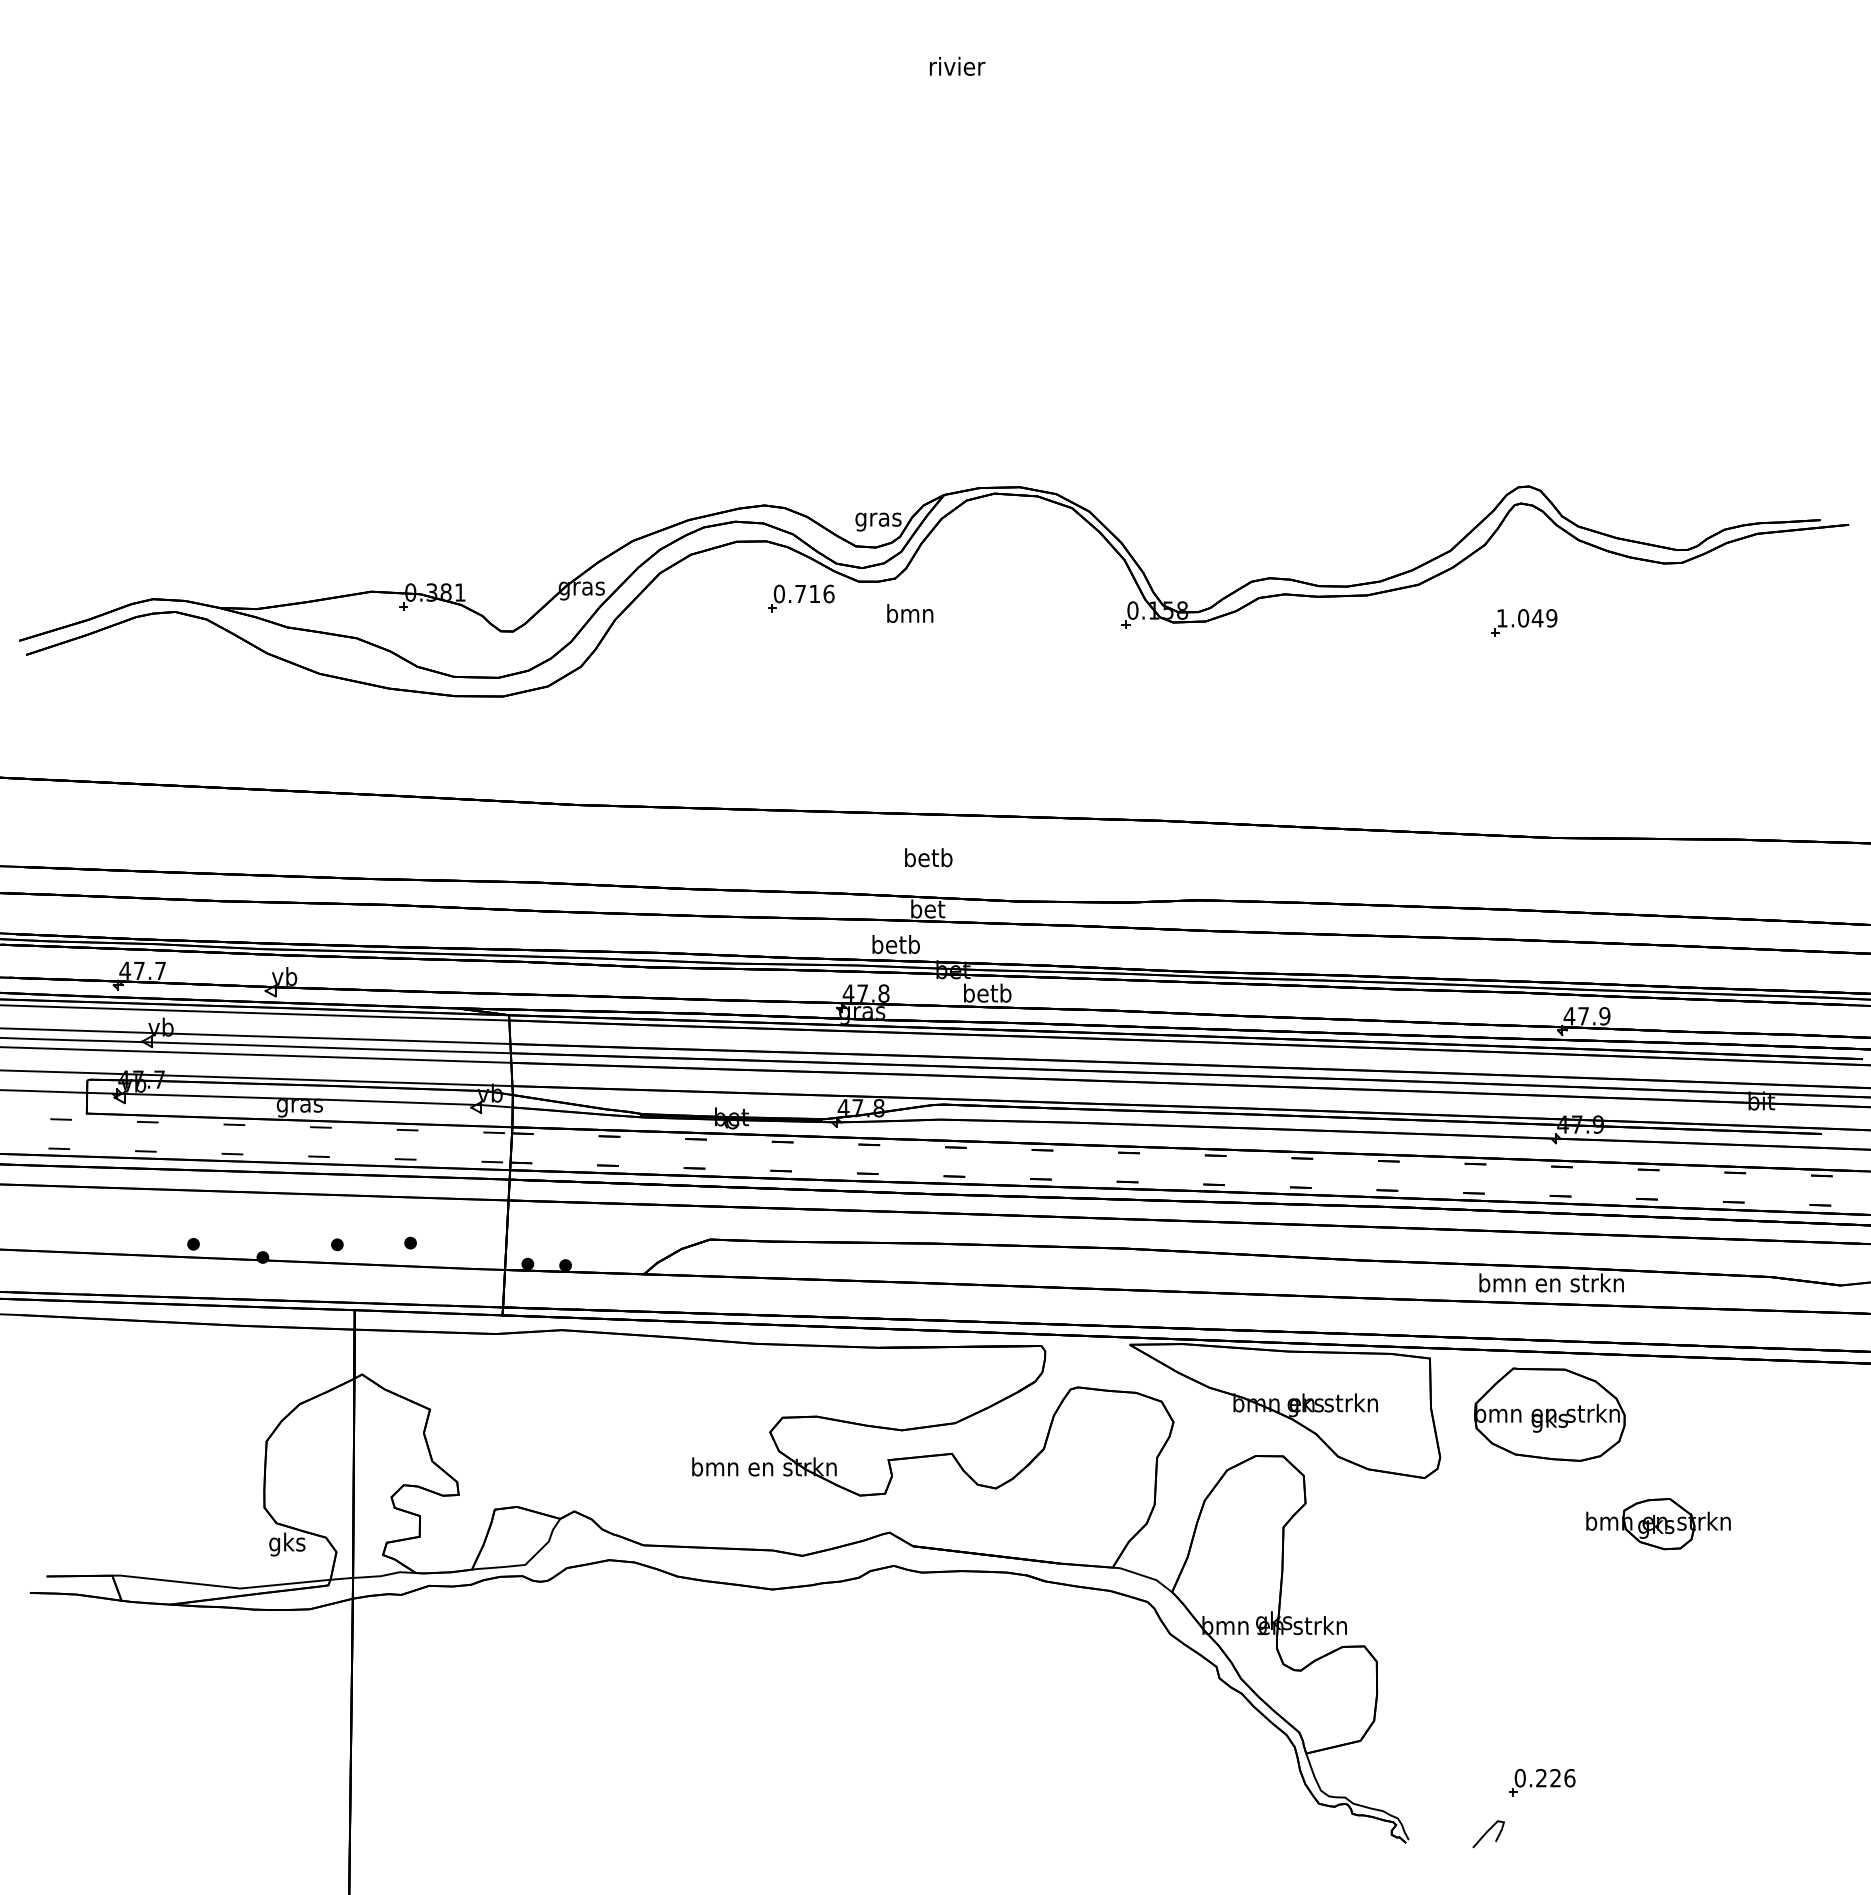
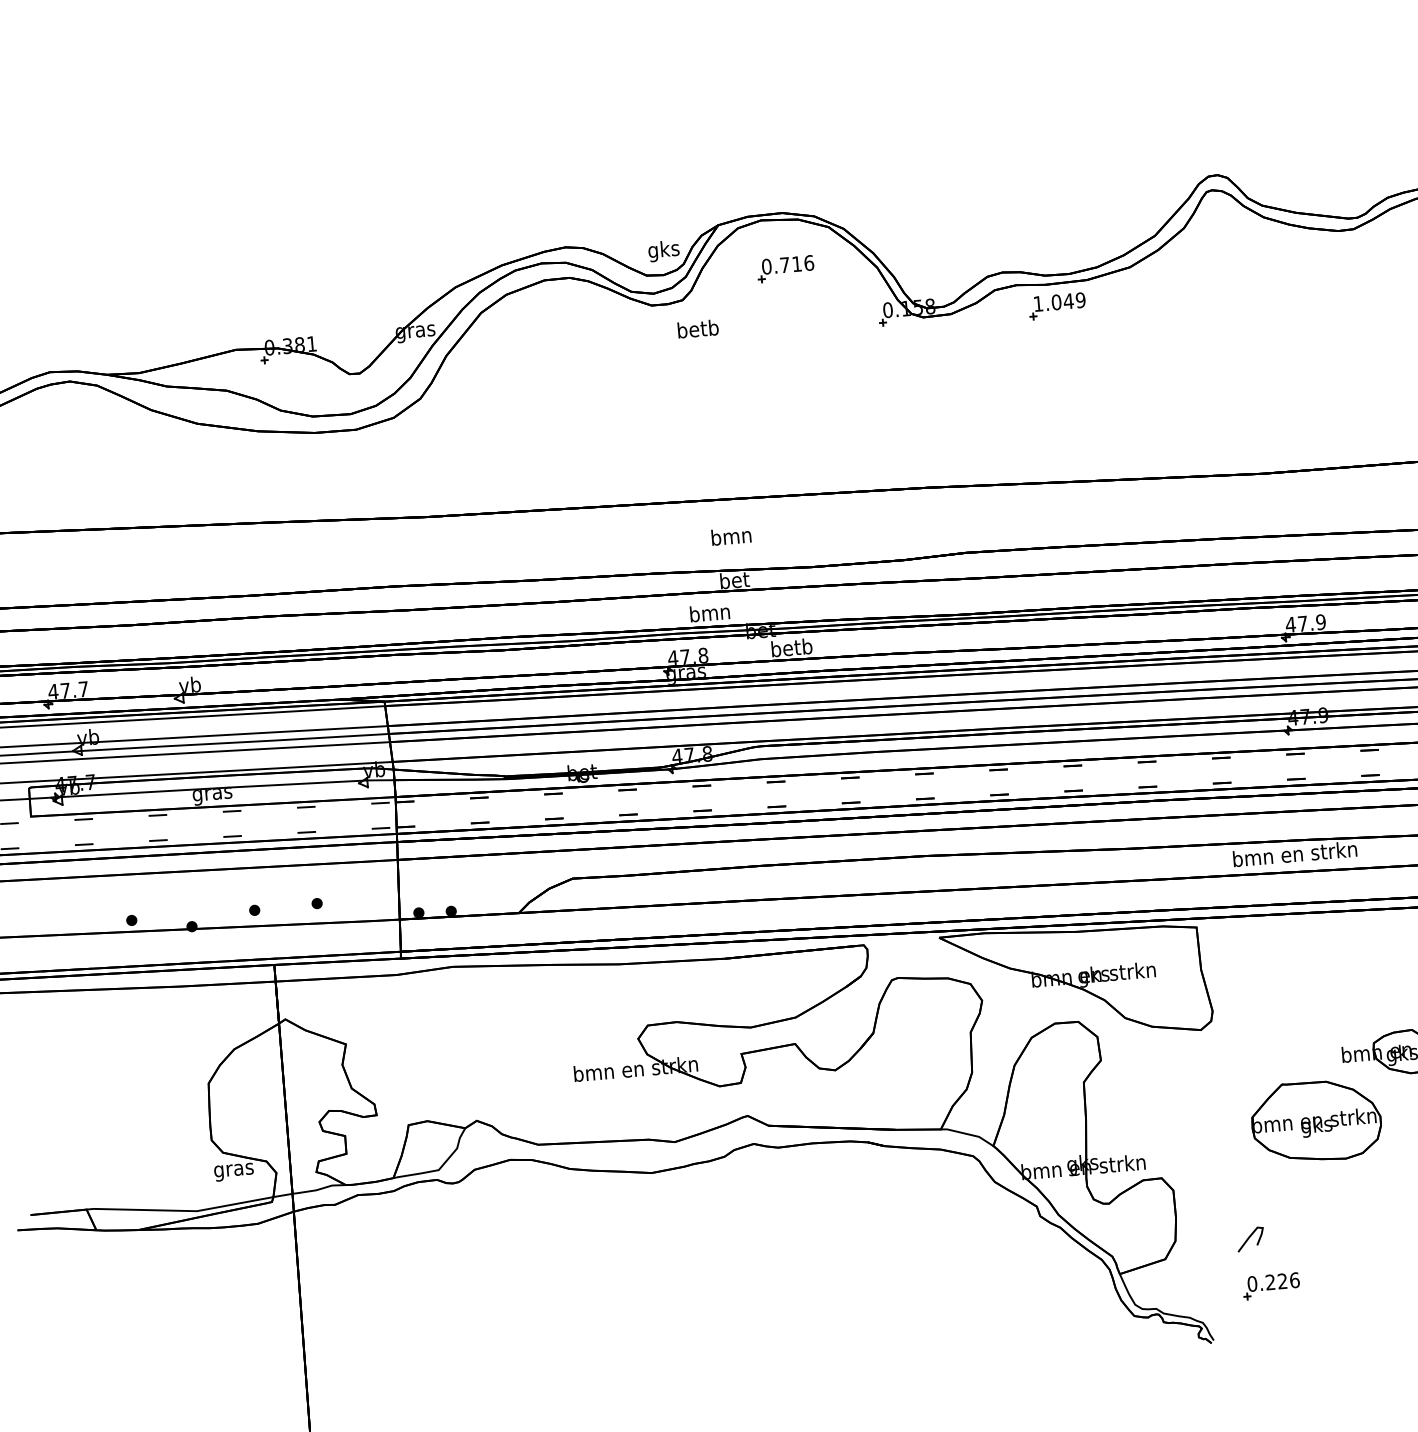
text: (878, 519) -> (663, 250), gras -> gks
part: (801, 598) -> (785, 268), moved
text: (910, 613) -> (698, 328), bmn -> betb
part: (1524, 622) -> (1057, 305), moved
text: (928, 857) -> (731, 536), betb -> bmn
text: (895, 944) -> (709, 612), betb -> bmn
part: (1549, 1414) -> (1316, 1121), moved
text: (287, 1544) -> (234, 1170), gks -> gras
part: (1542, 1782) -> (1271, 1286), moved
curve: (1486, 1834) -> (1248, 1239), moved

